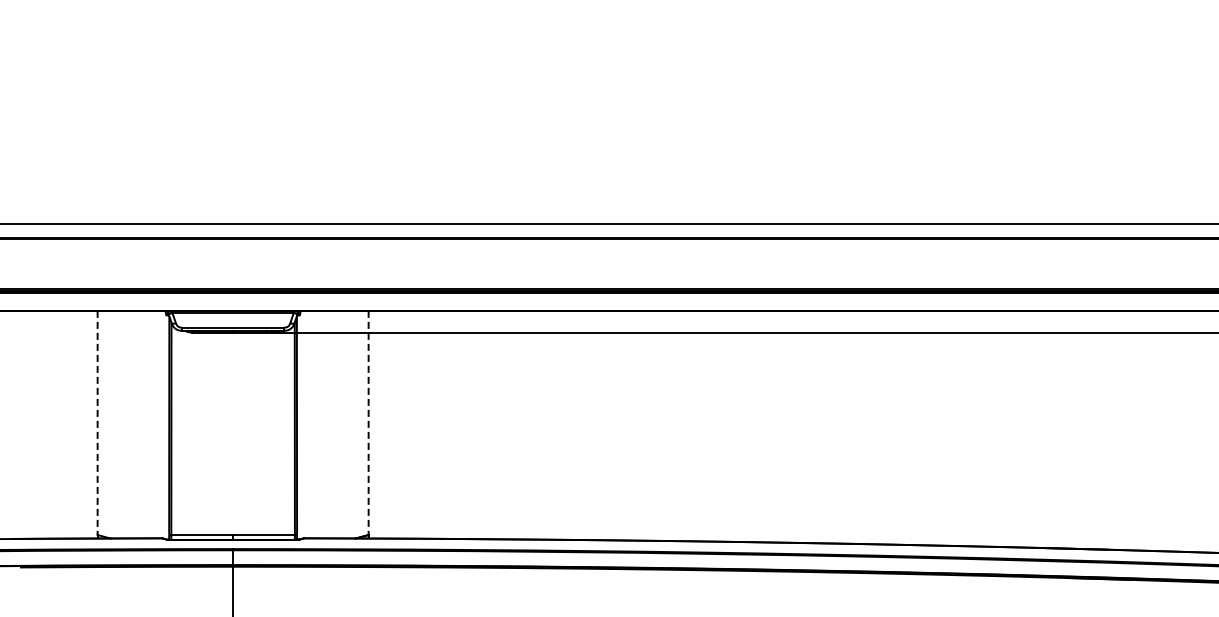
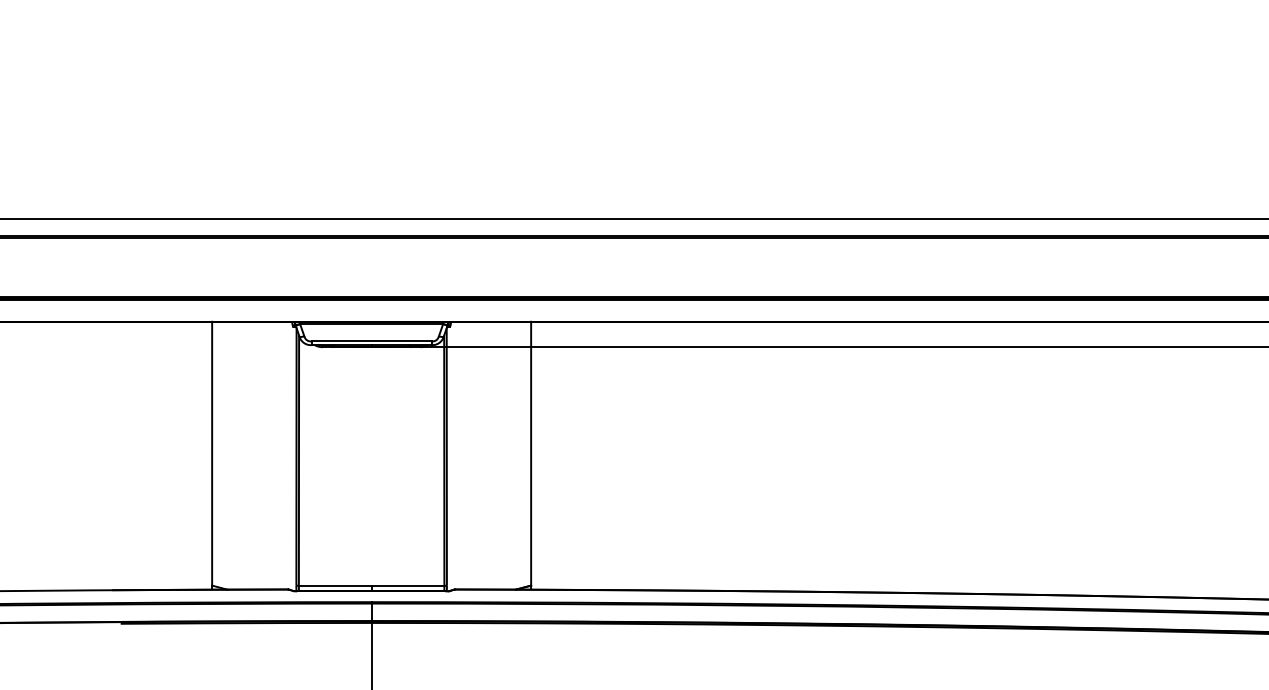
line: (97, 423) -> (212, 454), dashed -> solid
line: (368, 423) -> (530, 454), dashed -> solid

